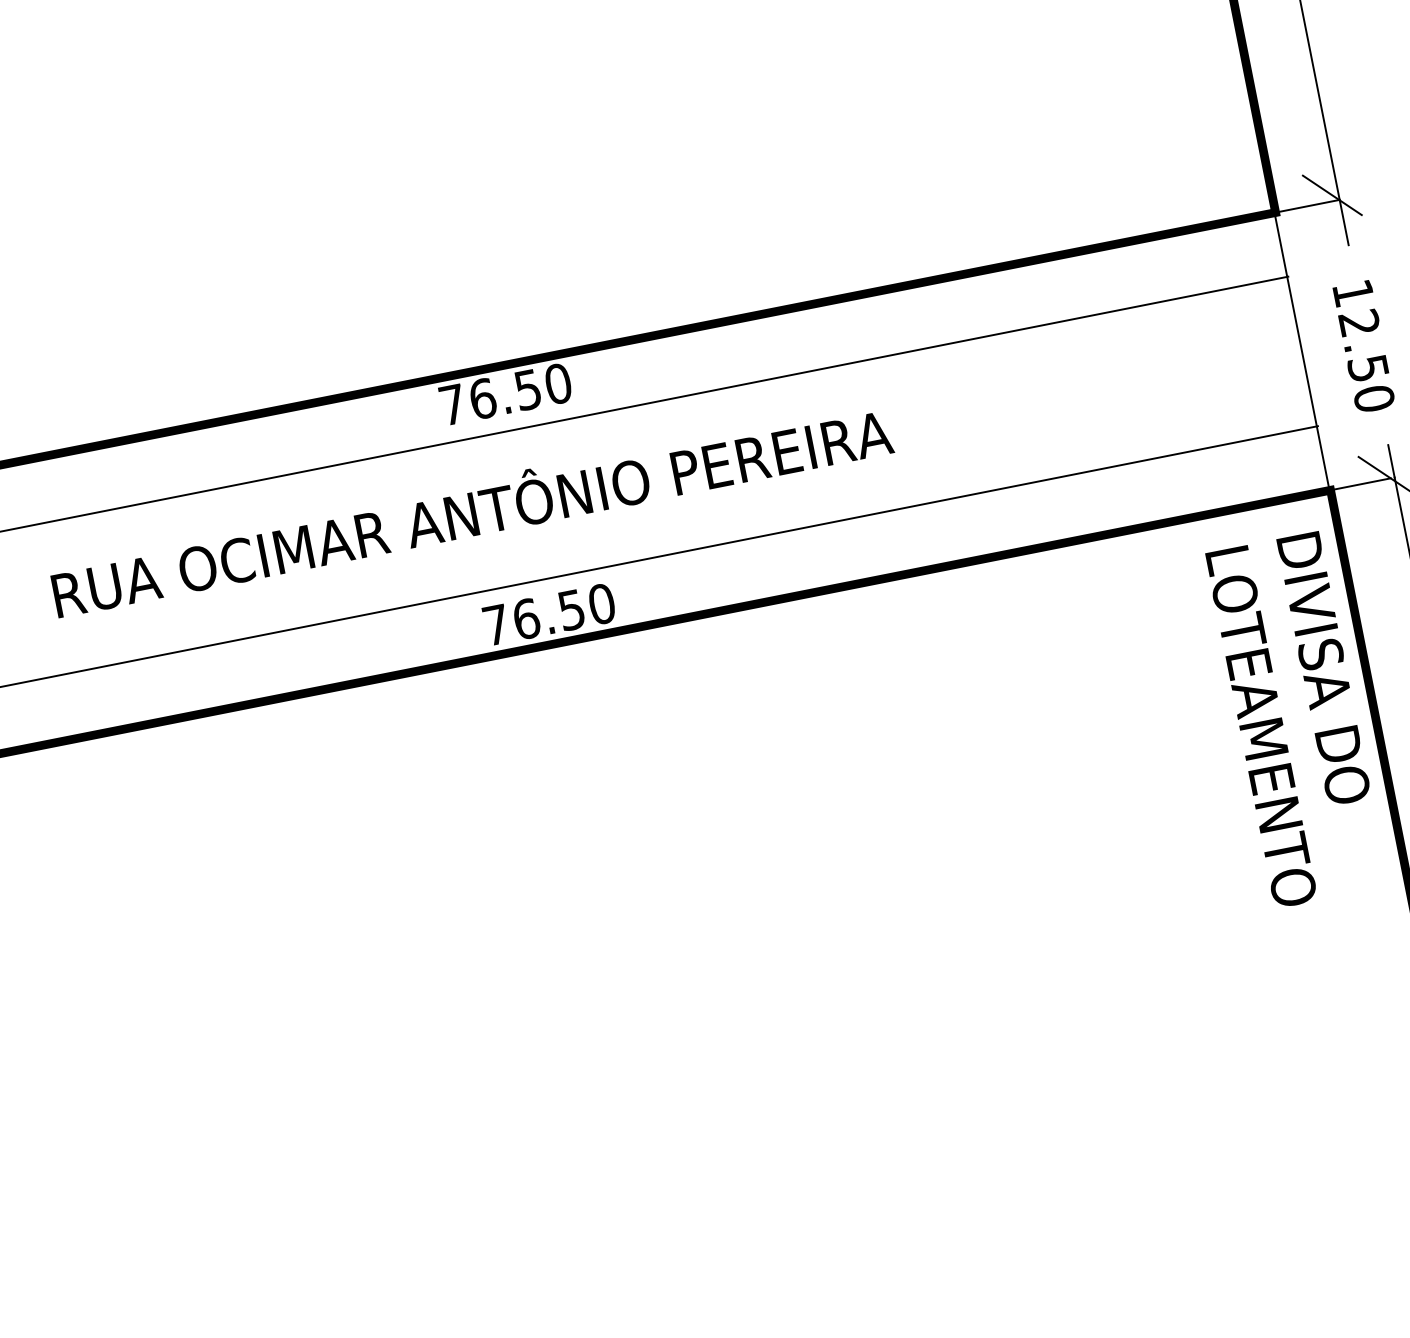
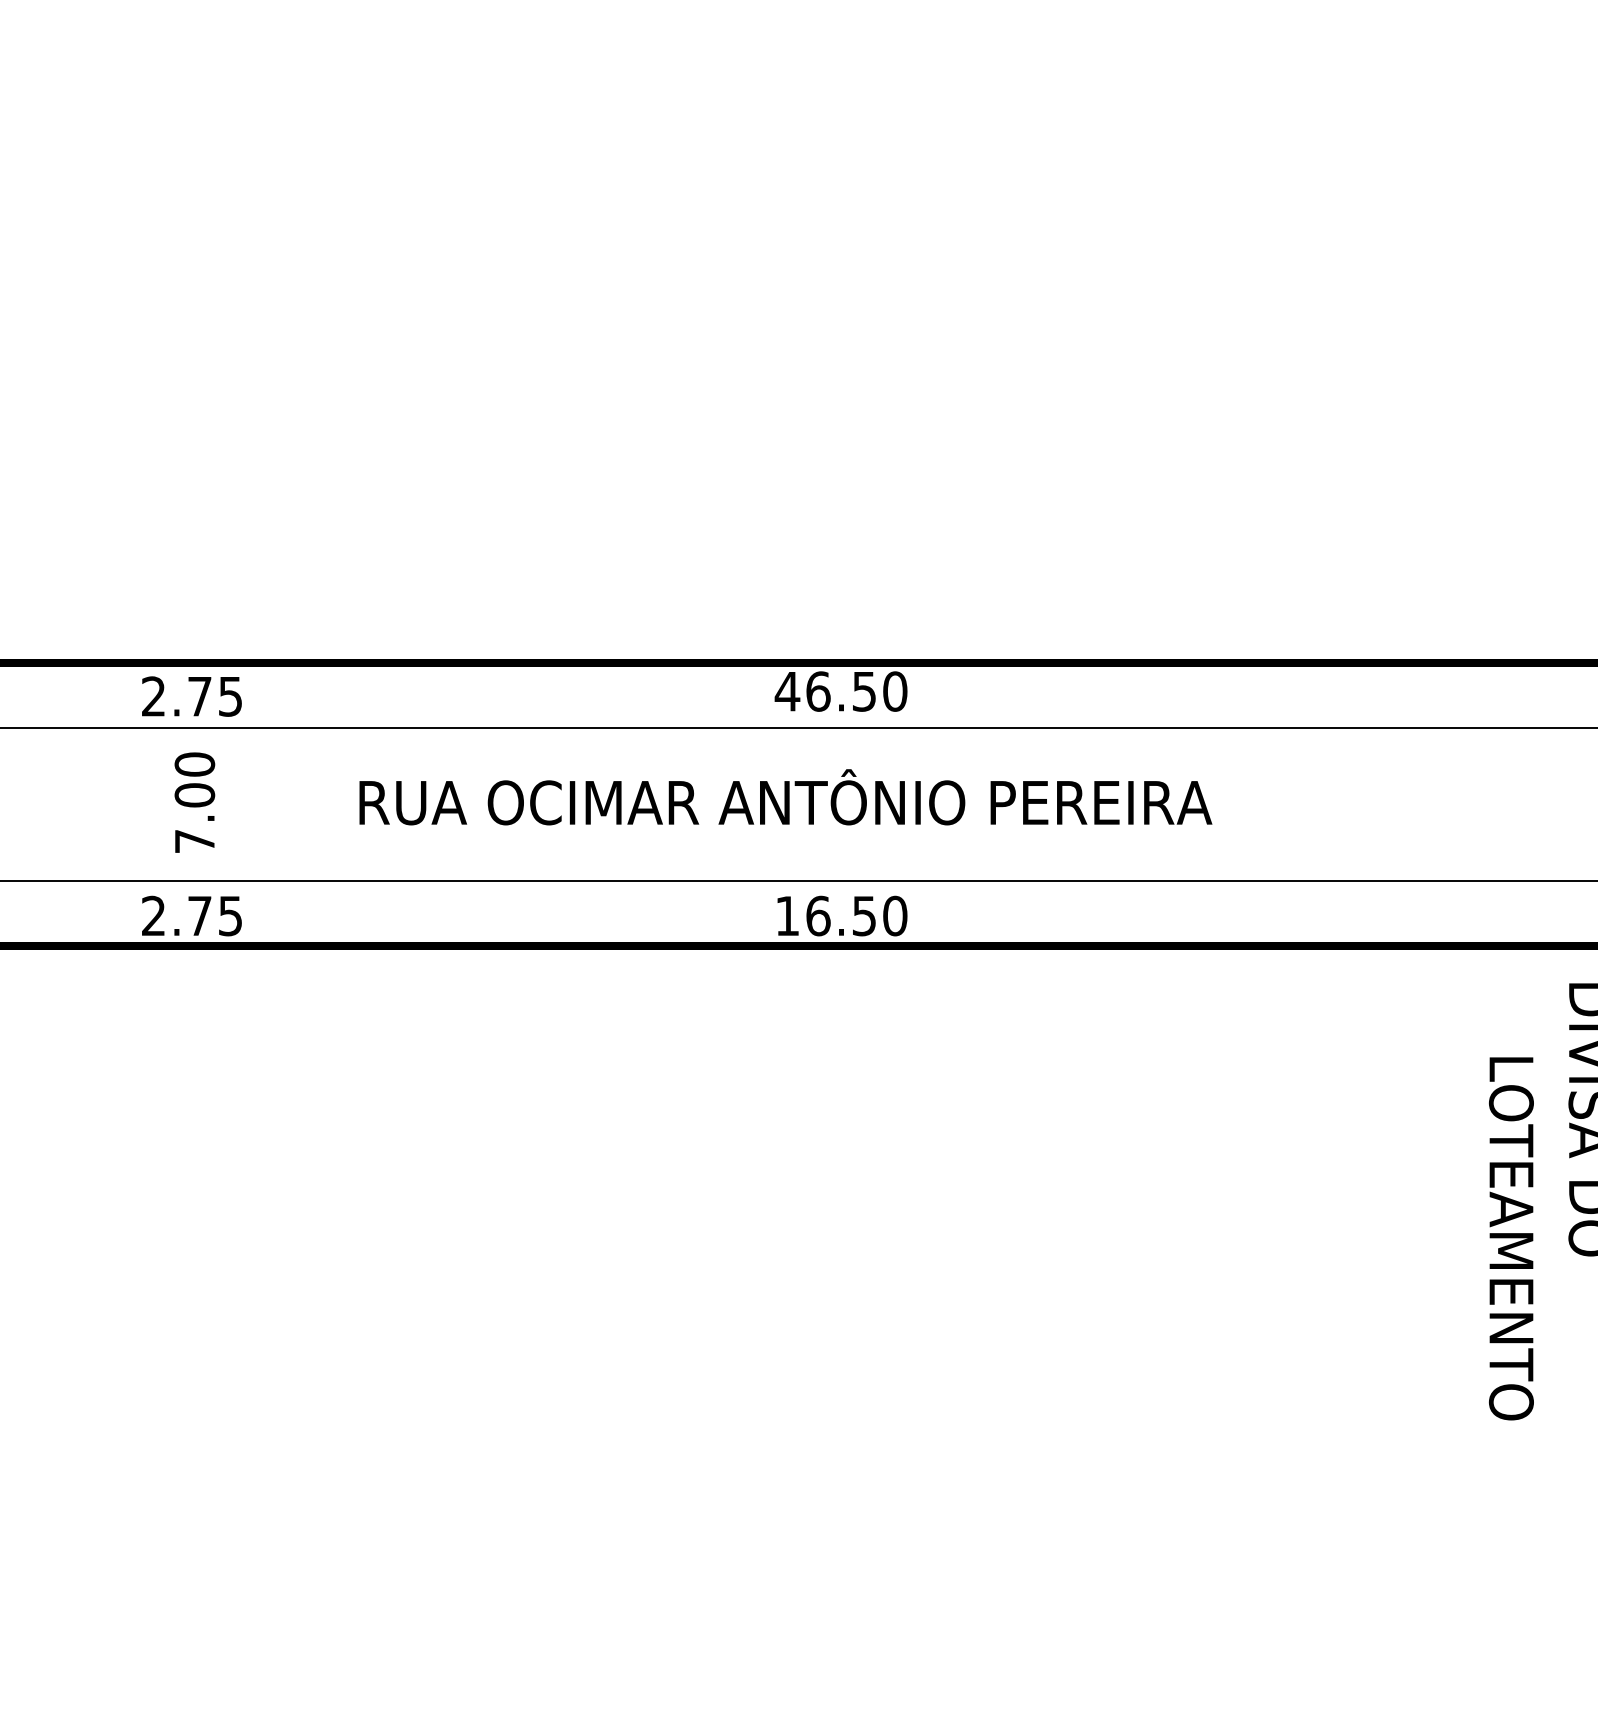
text: (452, 404) -> (787, 691), 76.50 -> 46.50
text: (496, 624) -> (787, 915), 76.50 -> 16.50
text: (1261, 726) -> (1511, 1238), moved

